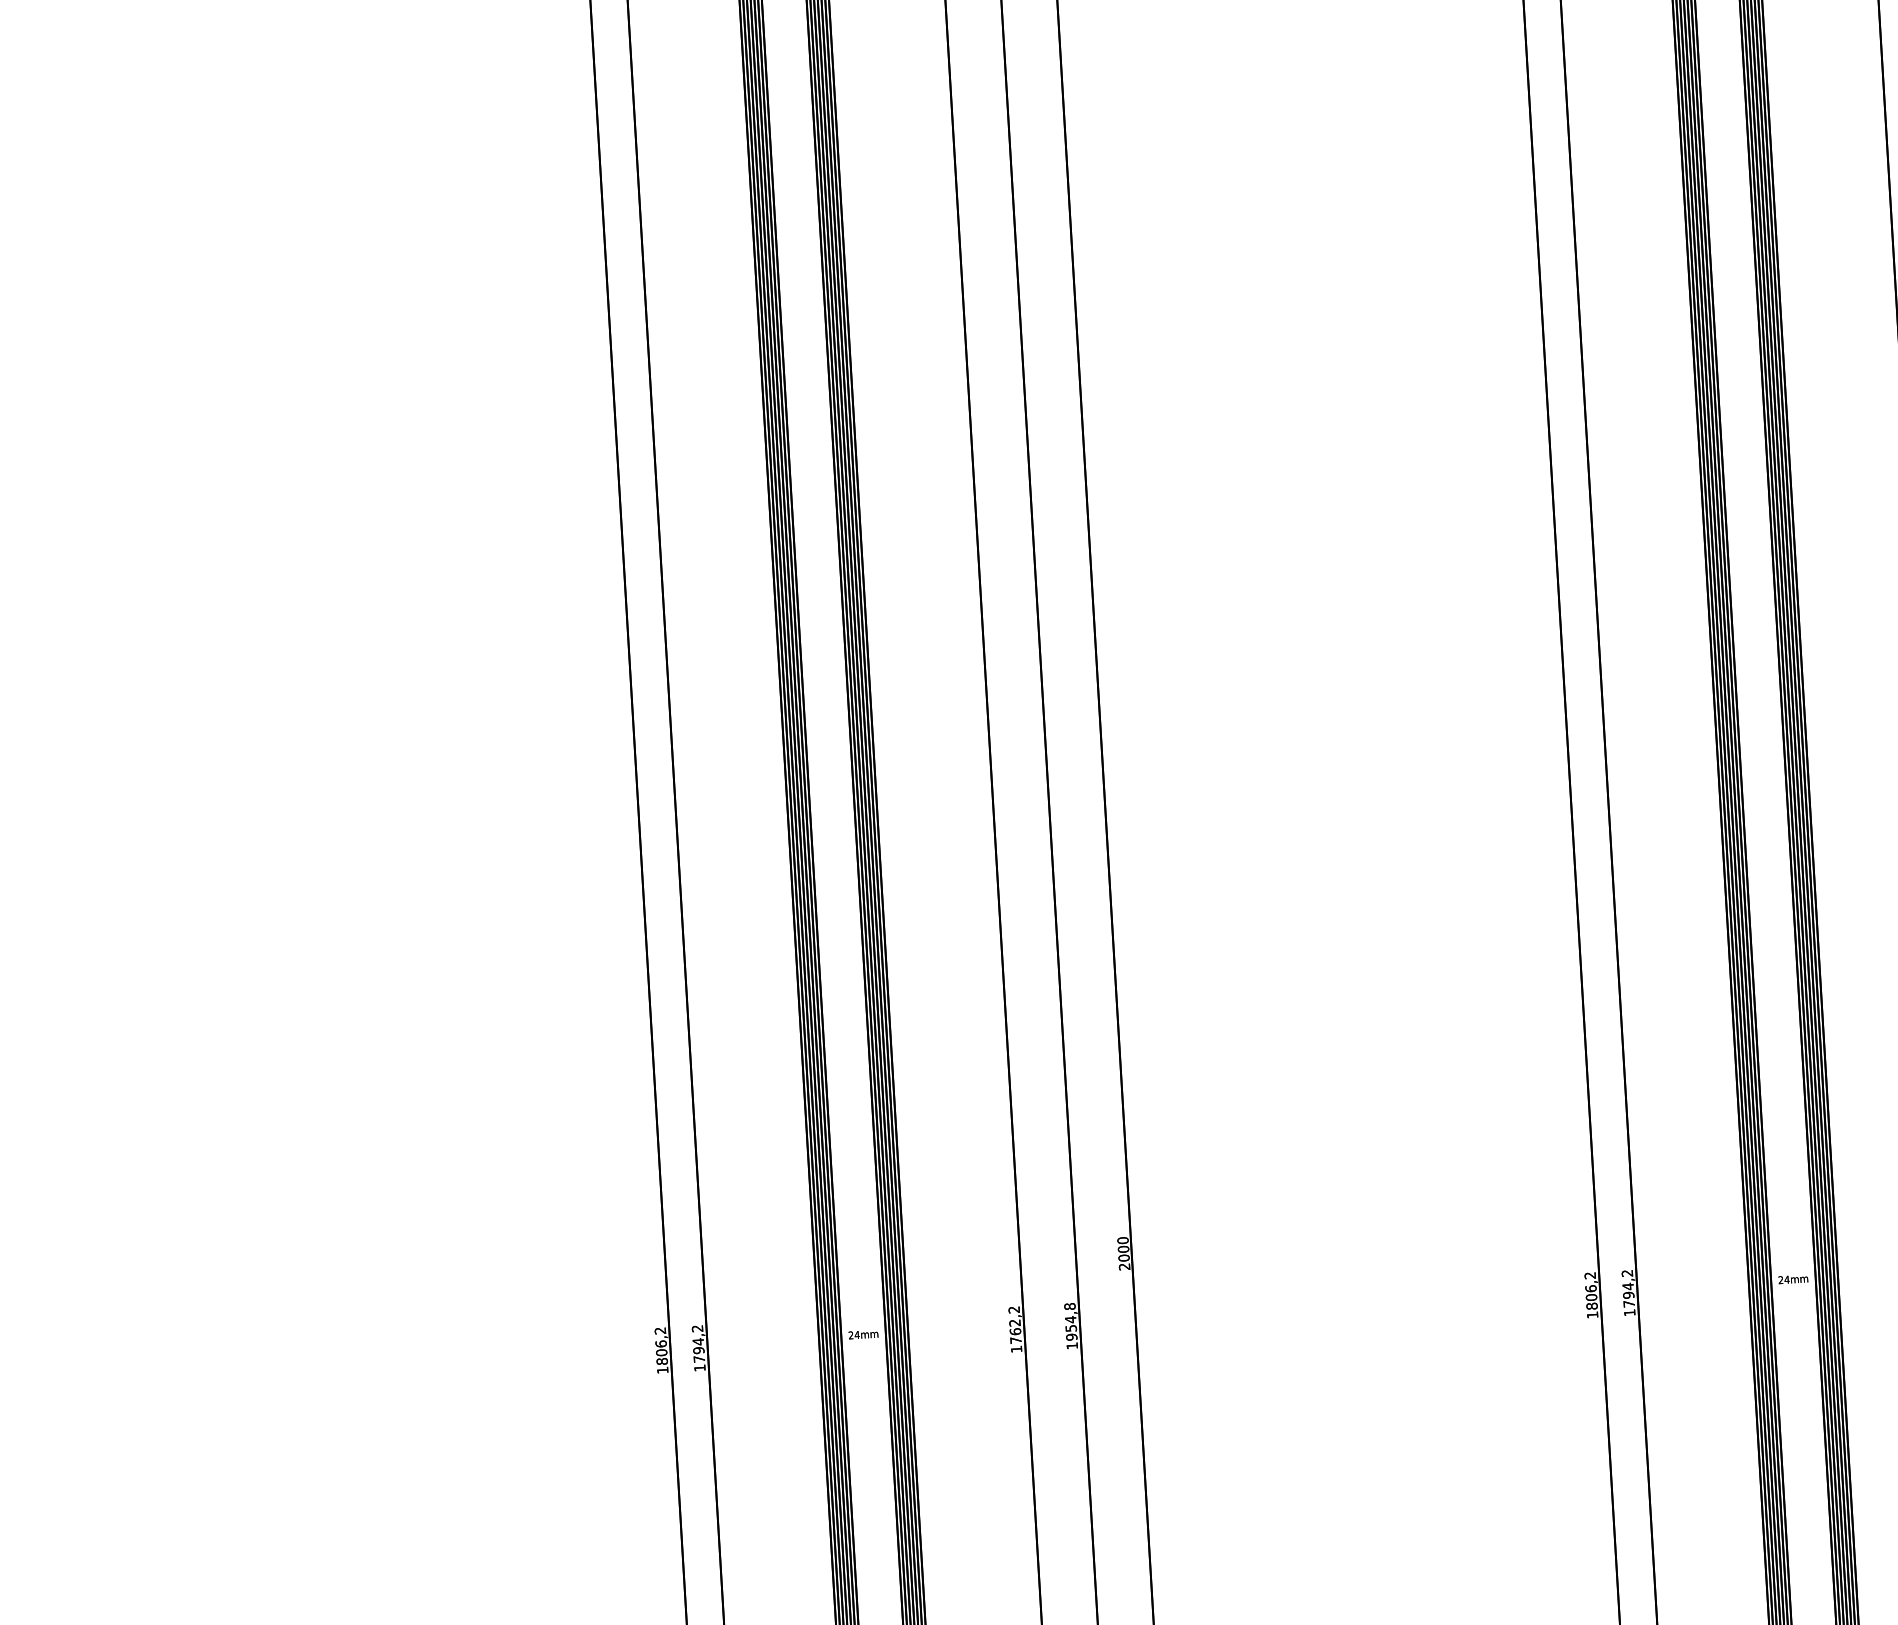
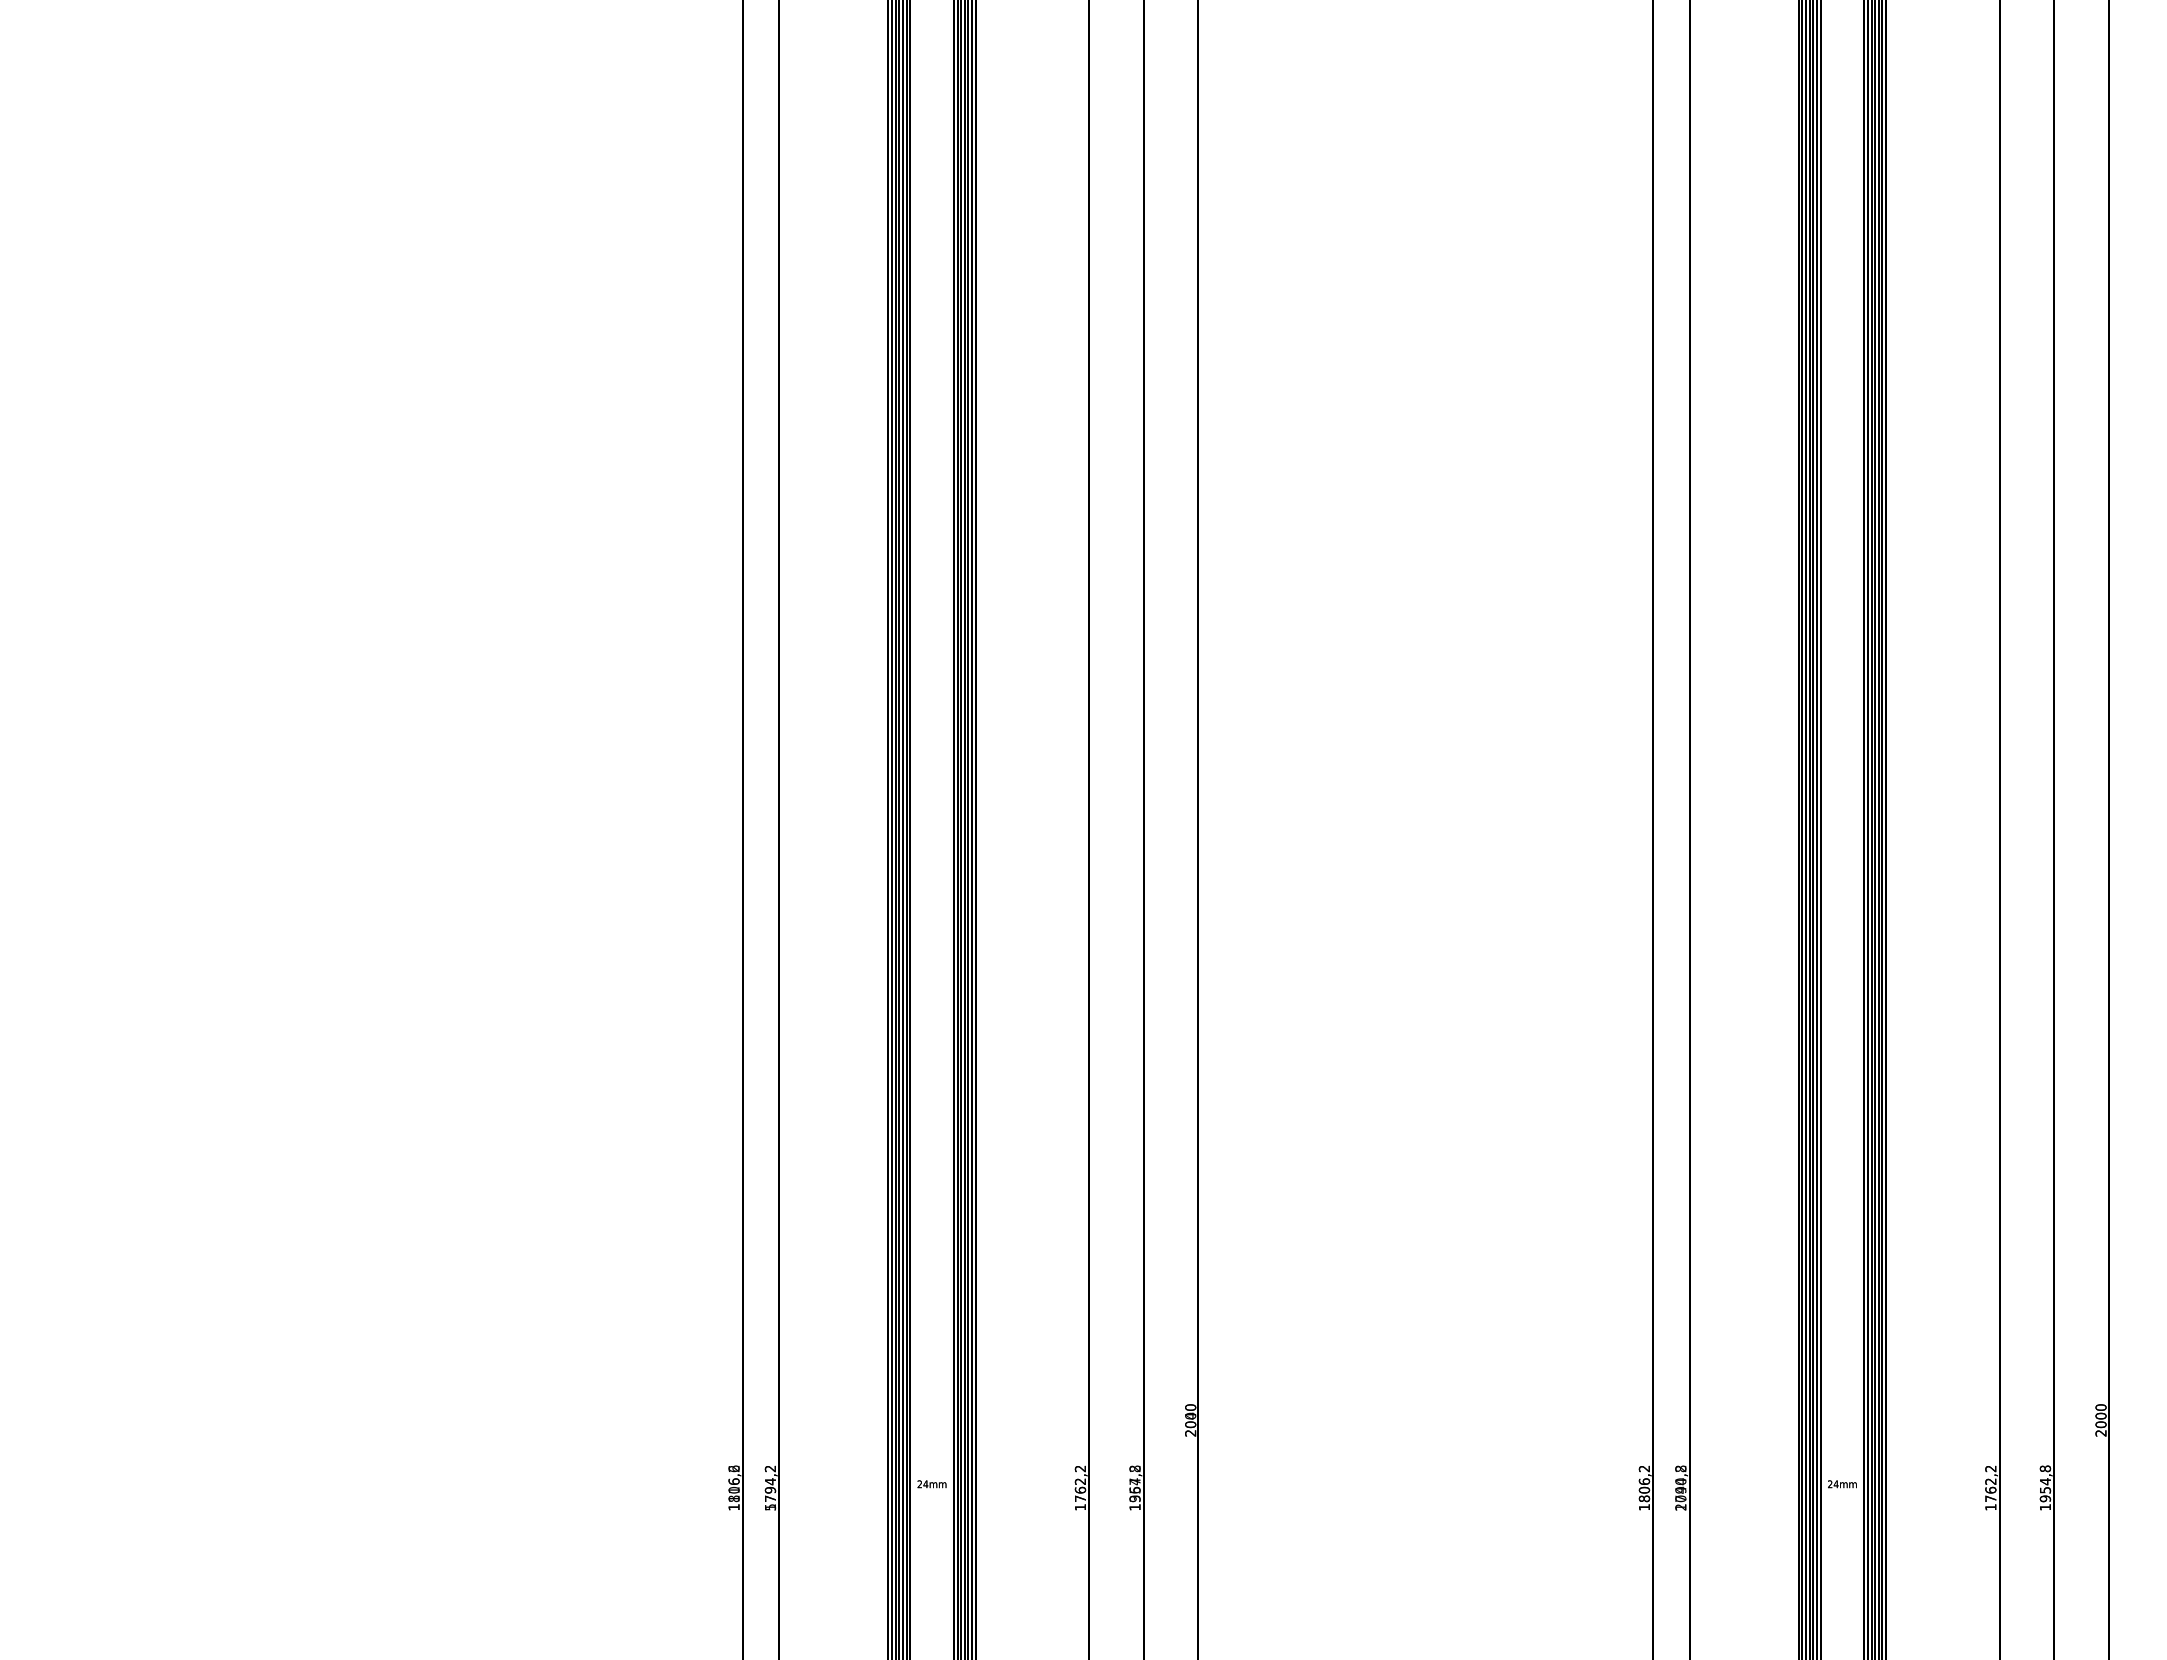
text: (1123, 1248) -> (1190, 1415), 2000 -> 2040
text: (1628, 1292) -> (1680, 1487), 1794,2 -> 2040,8
text: (1070, 1321) -> (1134, 1483), 1954,8 -> 1367,2
text: (660, 1345) -> (733, 1483), 1806,2 -> 1116,6
text: (699, 1368) -> (770, 1507), 1794,2 -> 5794,2

